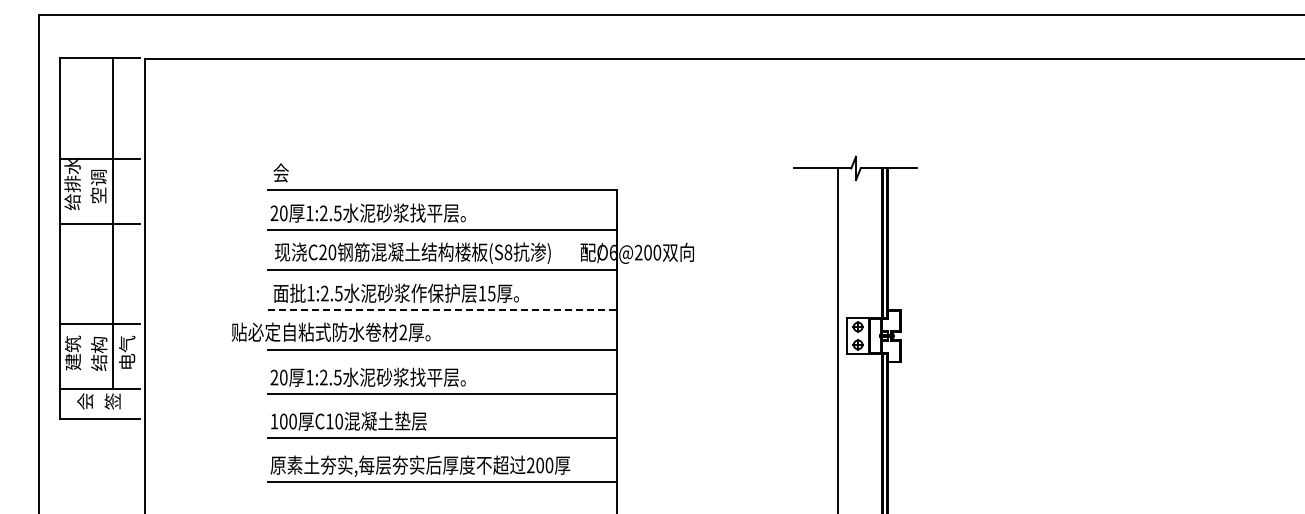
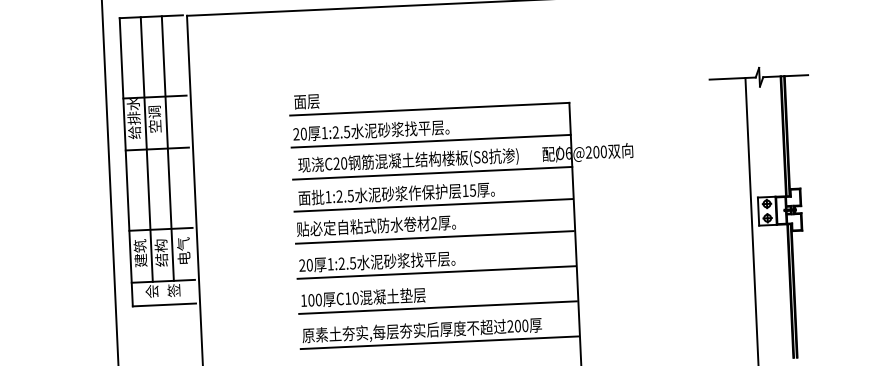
text: (289, 172) -> (306, 101), 会 -> 面层
line: (86, 223) -> (146, 149), added
line: (442, 309) -> (434, 205), dashed -> solid
text: (330, 331) -> (375, 225), moved

